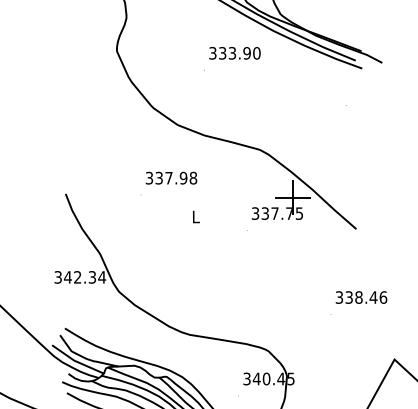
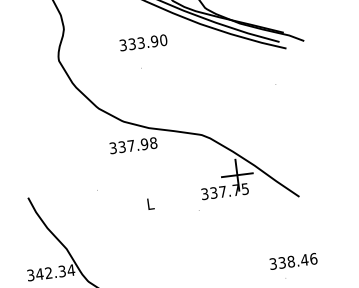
text: (234, 53) -> (143, 42), moved
text: (171, 177) -> (133, 145), moved
text: (361, 297) -> (293, 261), moved

